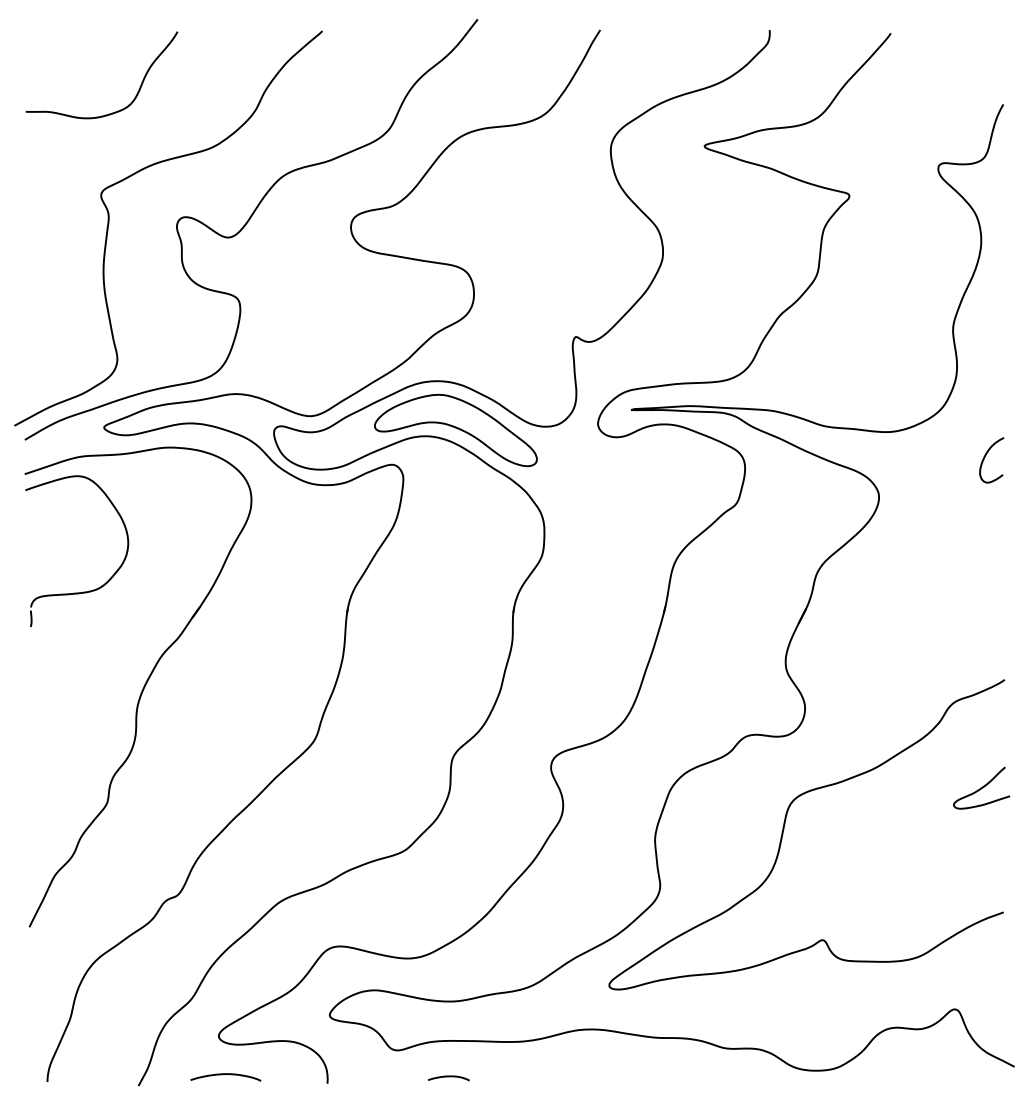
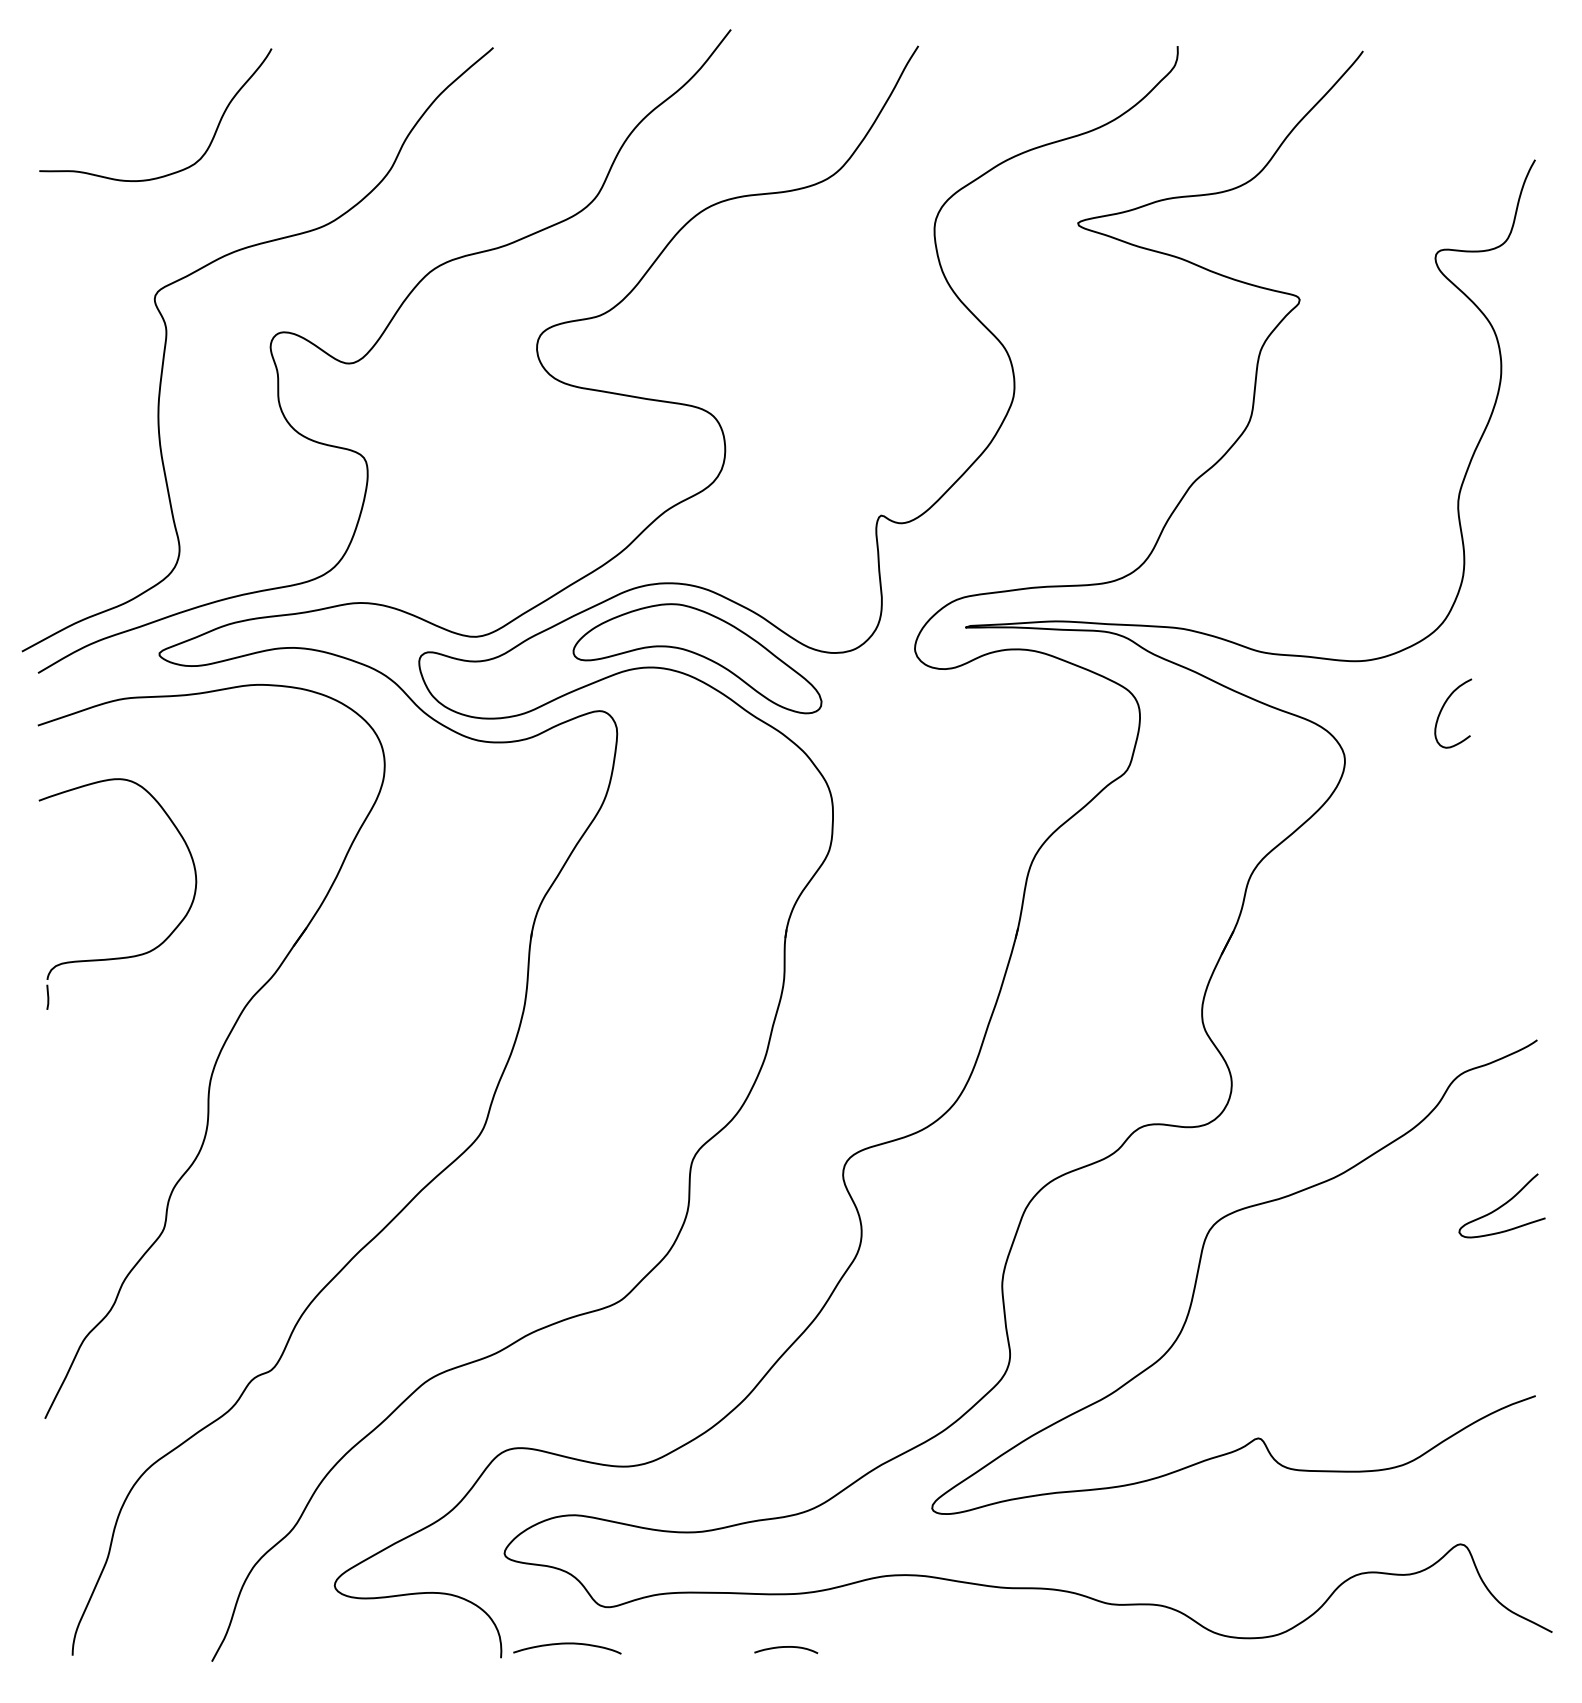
curve: (985, 457) -> (1443, 709), moved
part: (83, 591) -> (127, 955), moved
curve: (223, 1075) -> (563, 1645), moved
curve: (448, 1077) -> (785, 1648), moved

